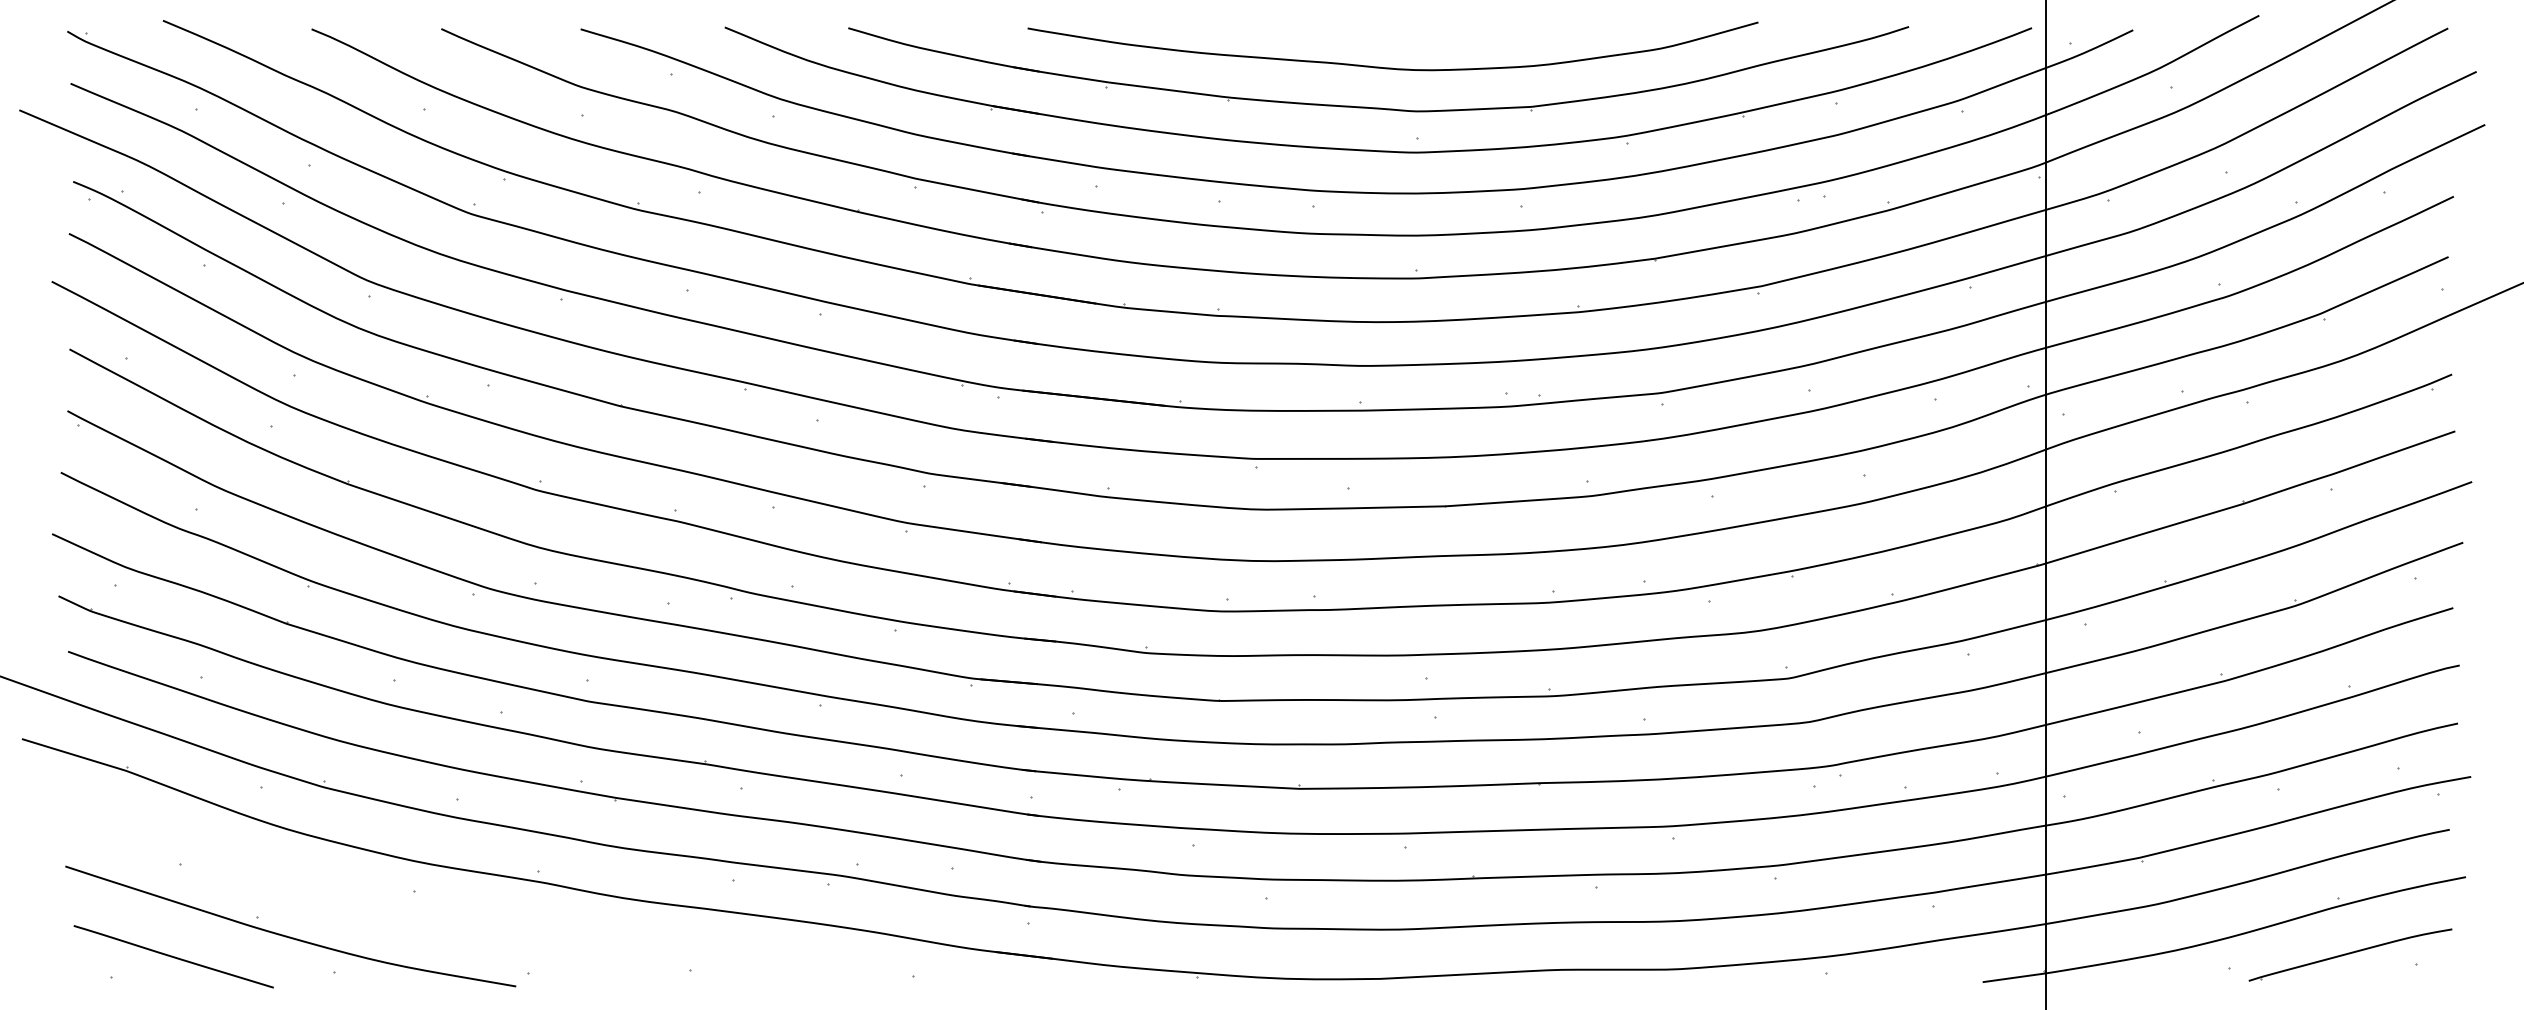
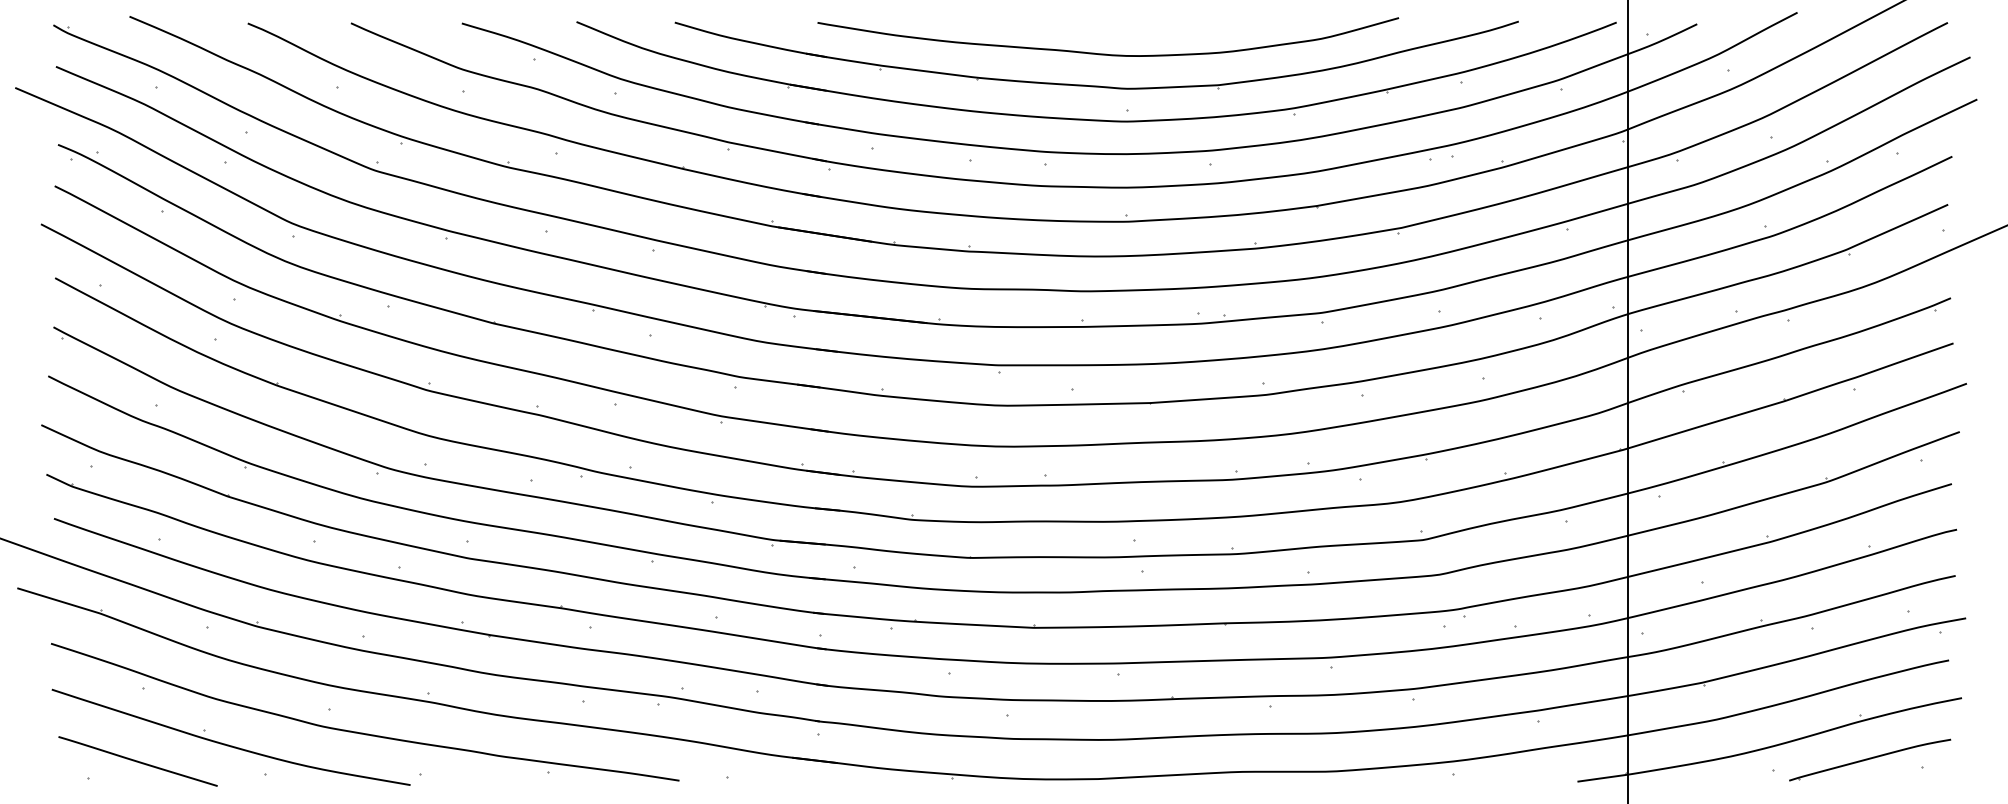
curve: (455, 920) -> (362, 732), added

